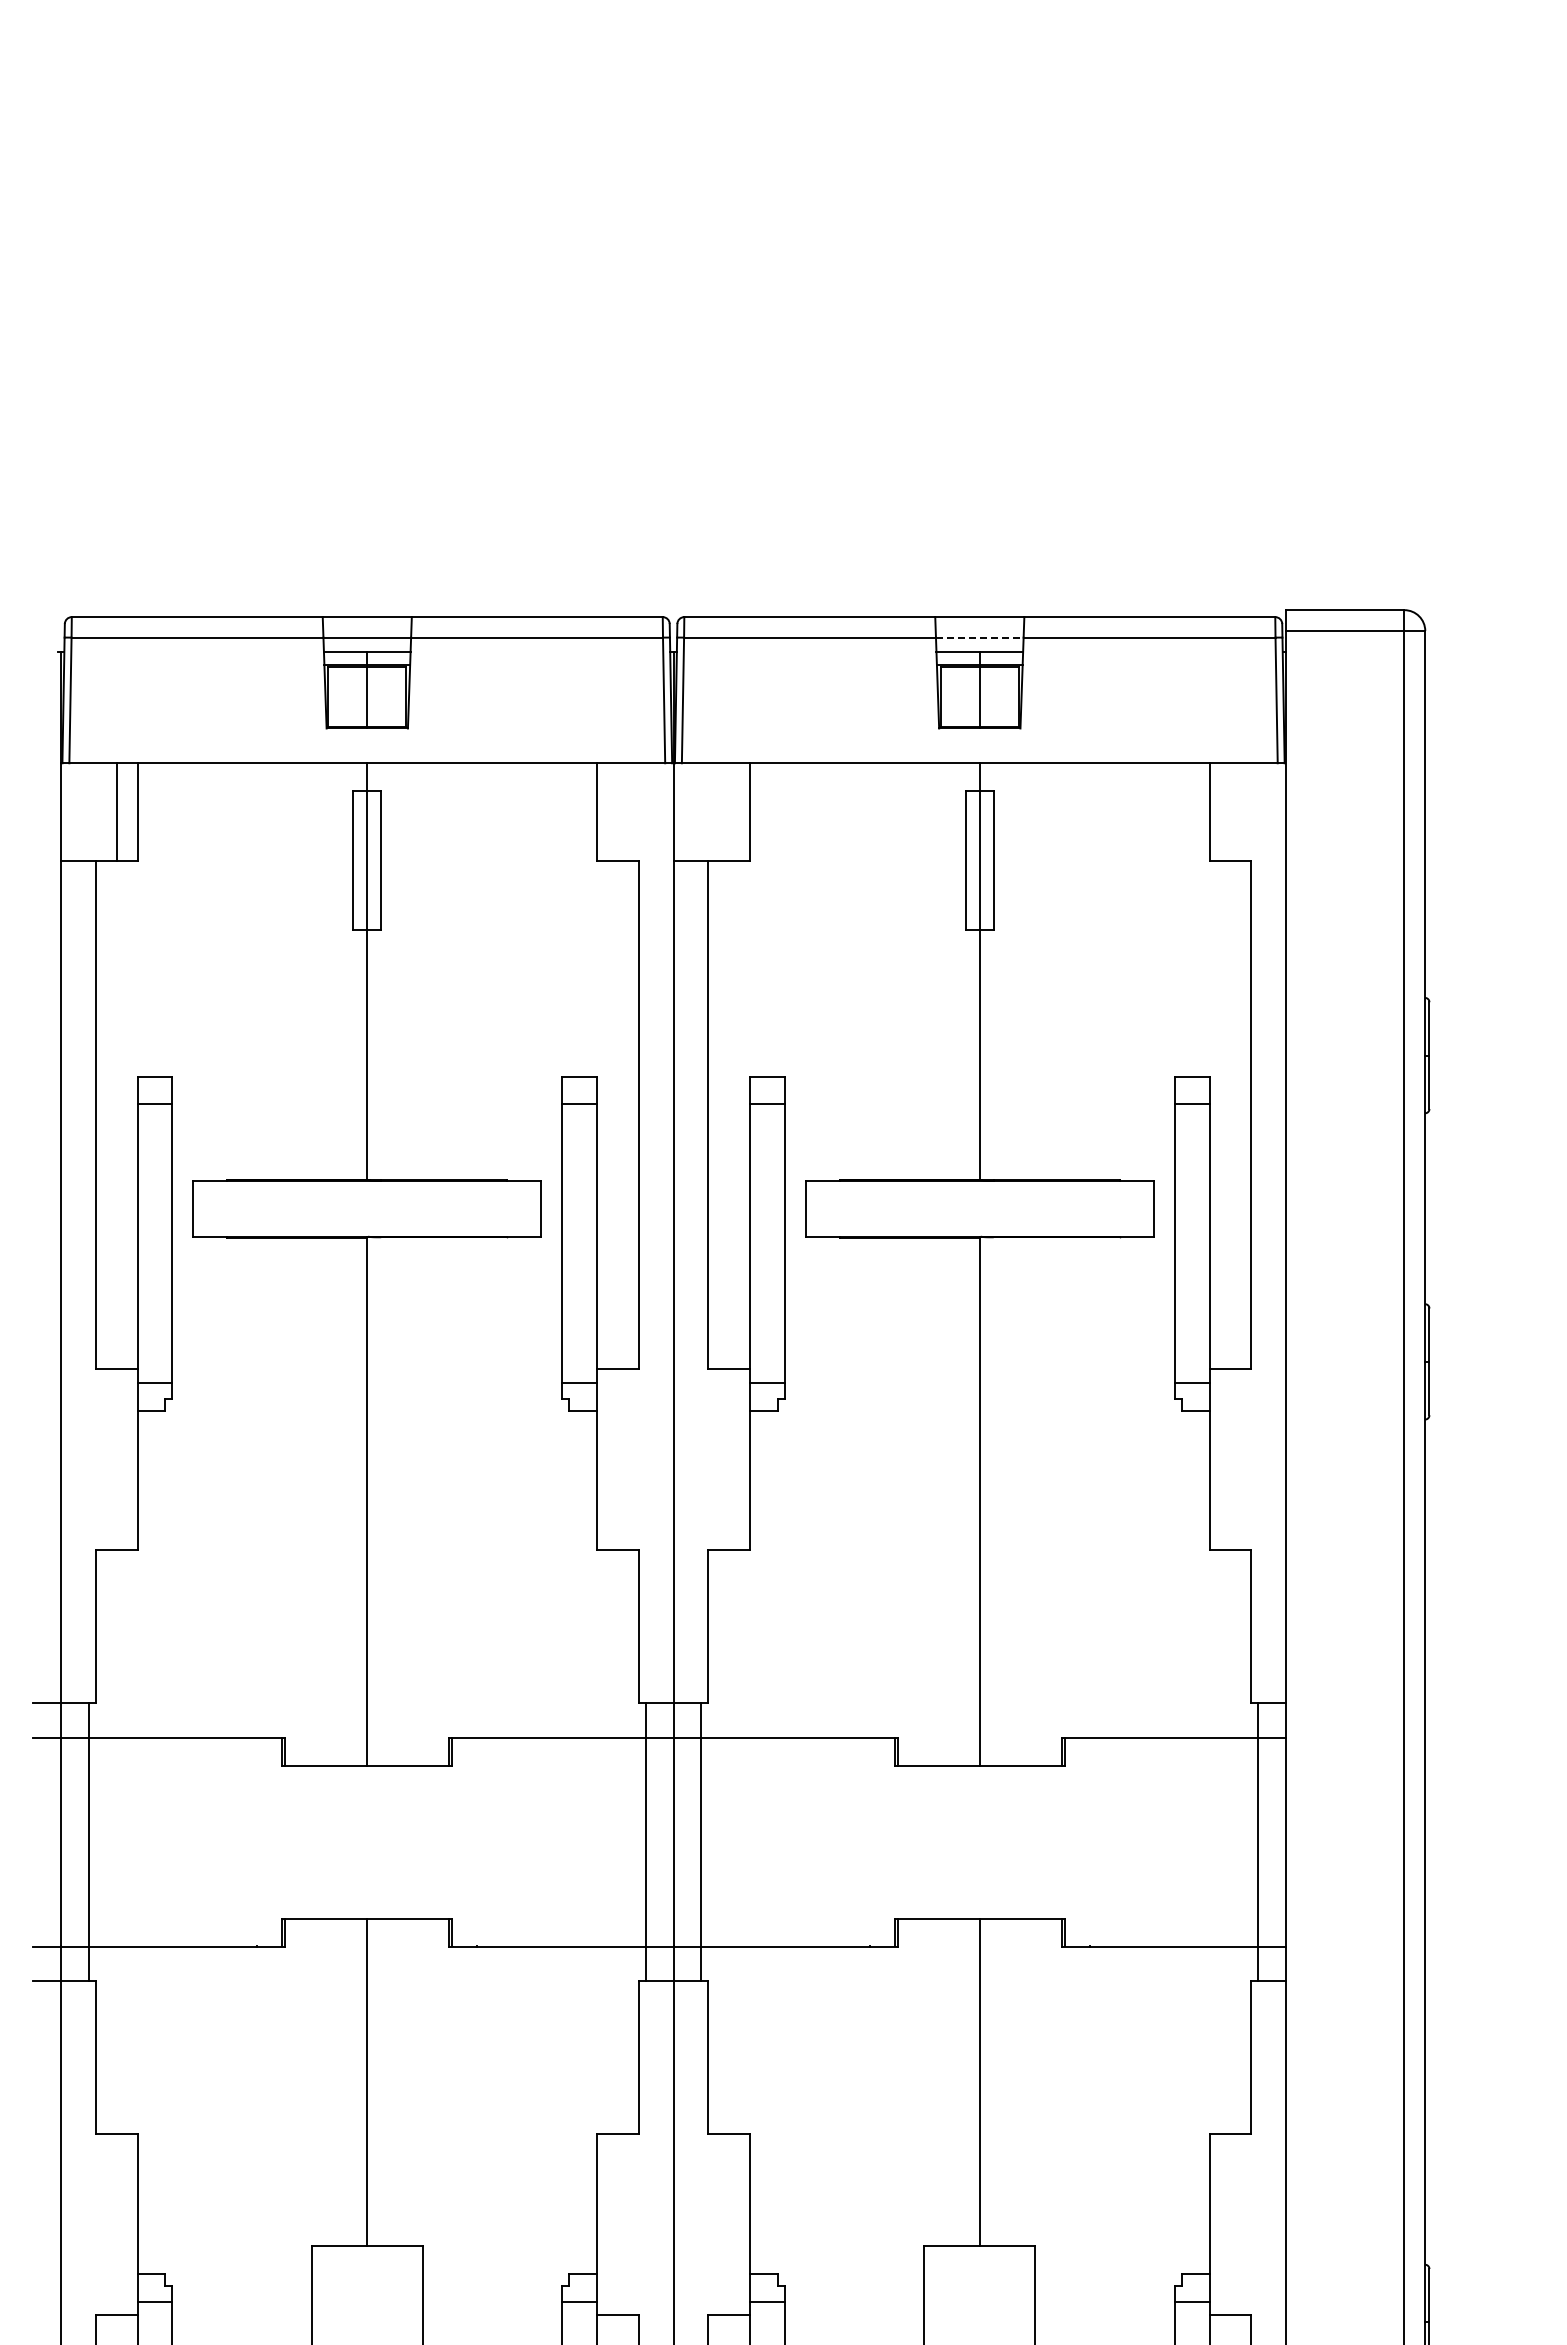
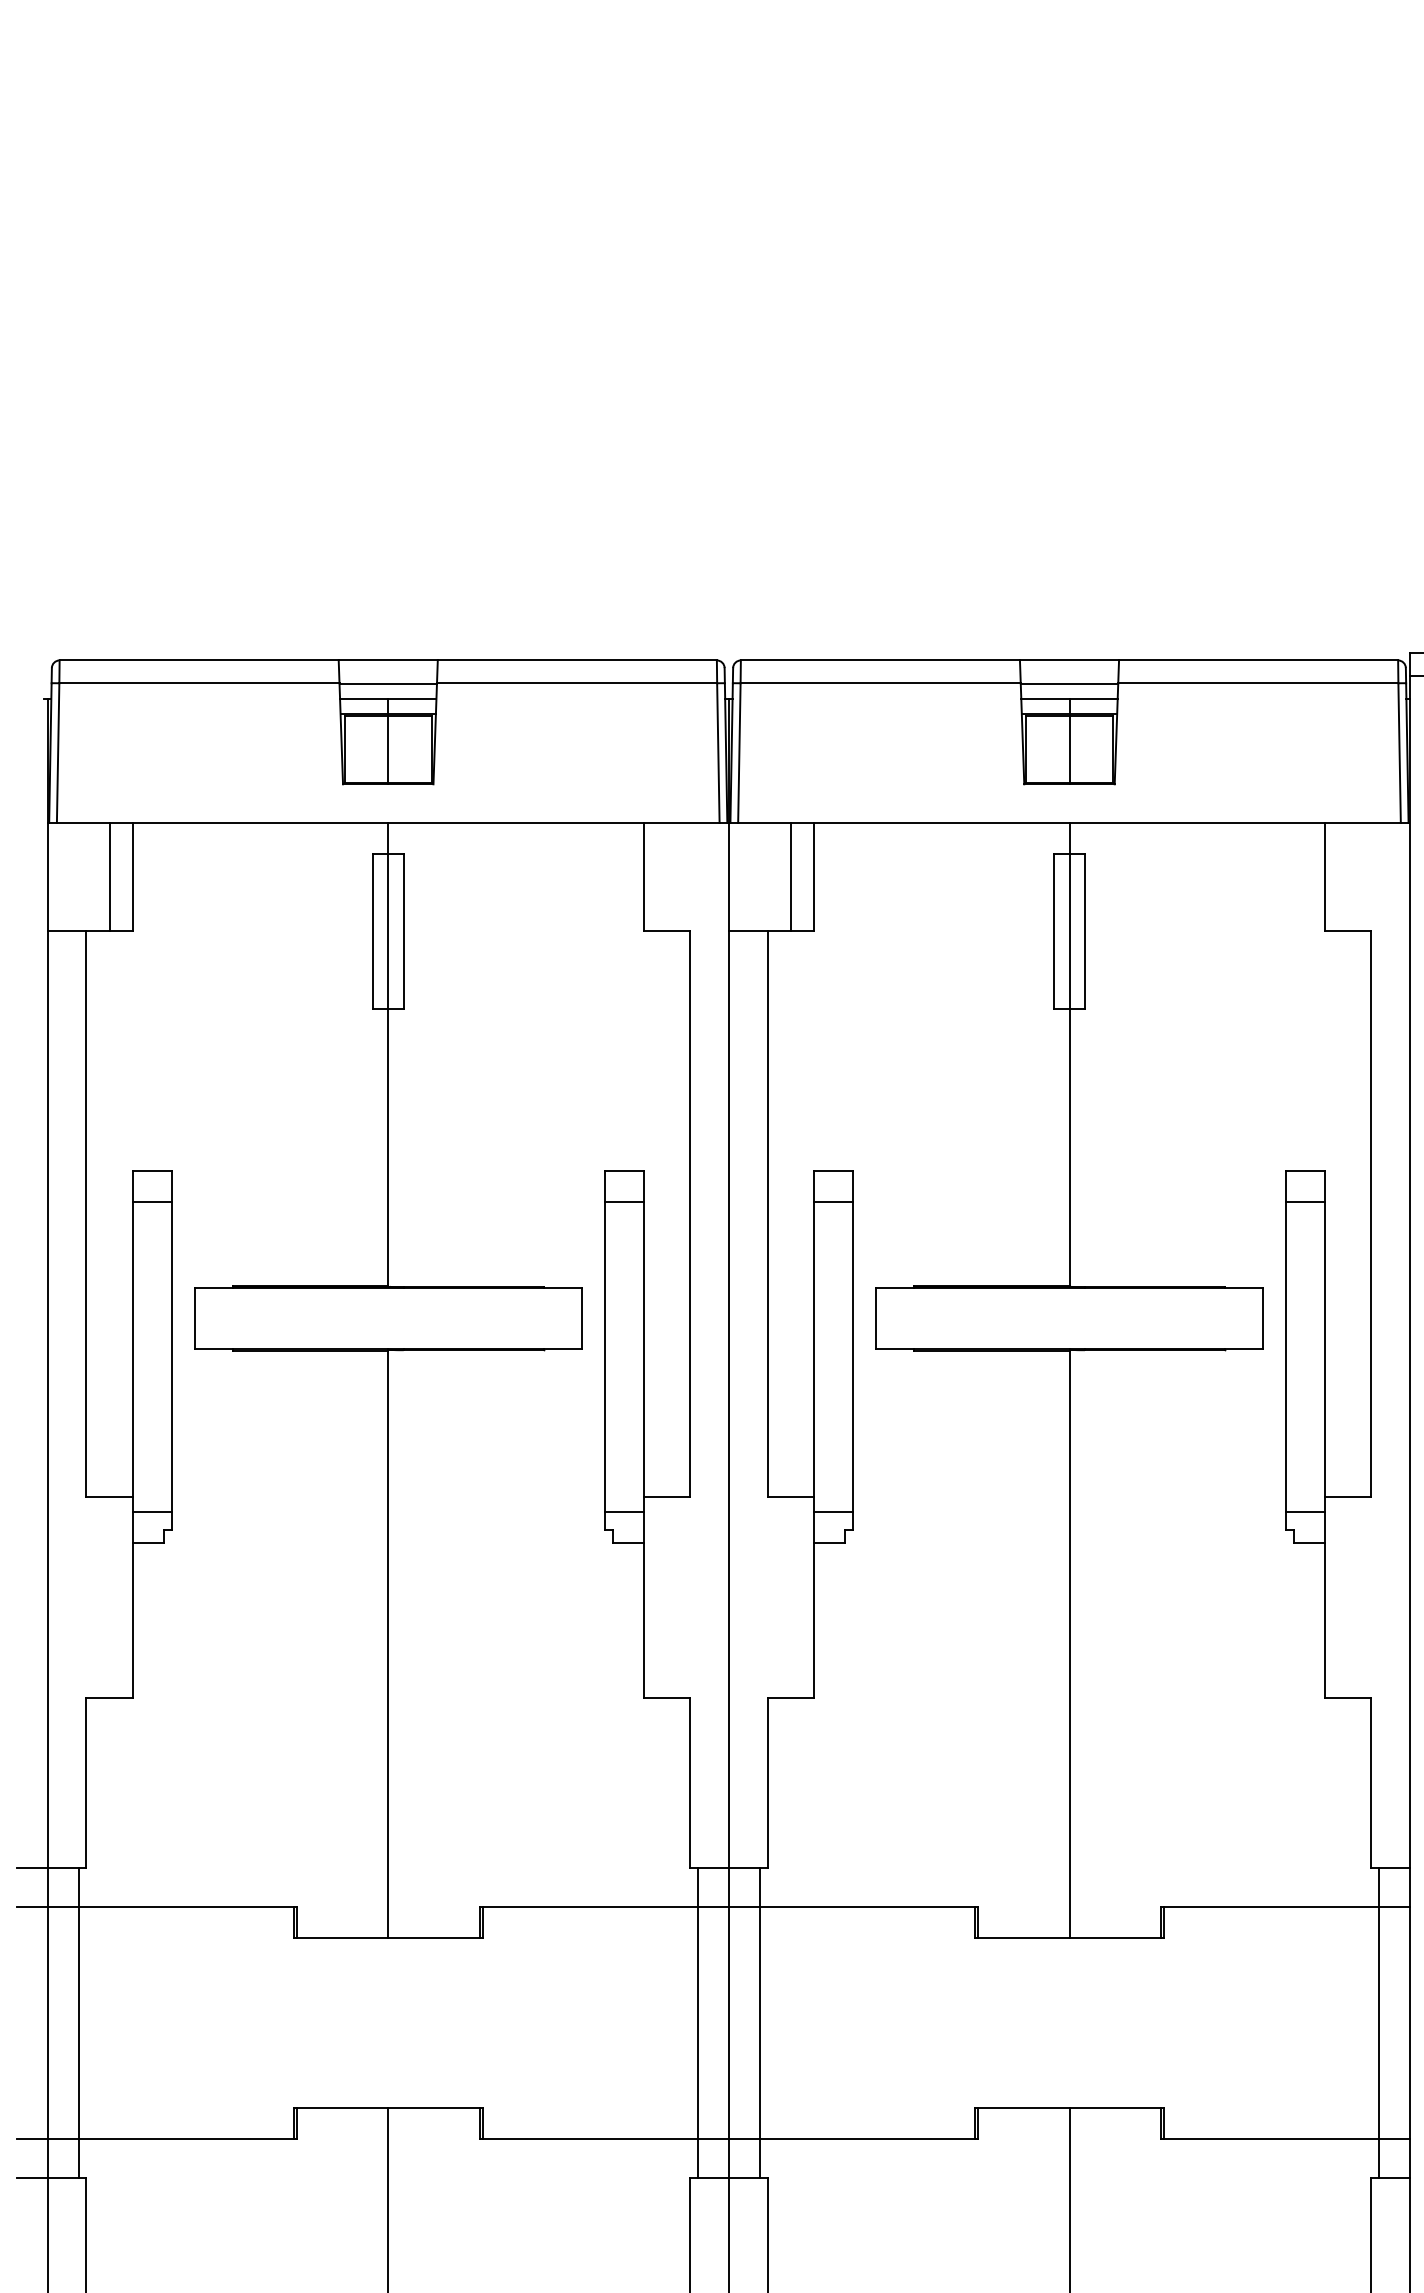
line: (979, 638) -> (1069, 684), dashed -> solid
line: (729, 811) -> (791, 876), added

